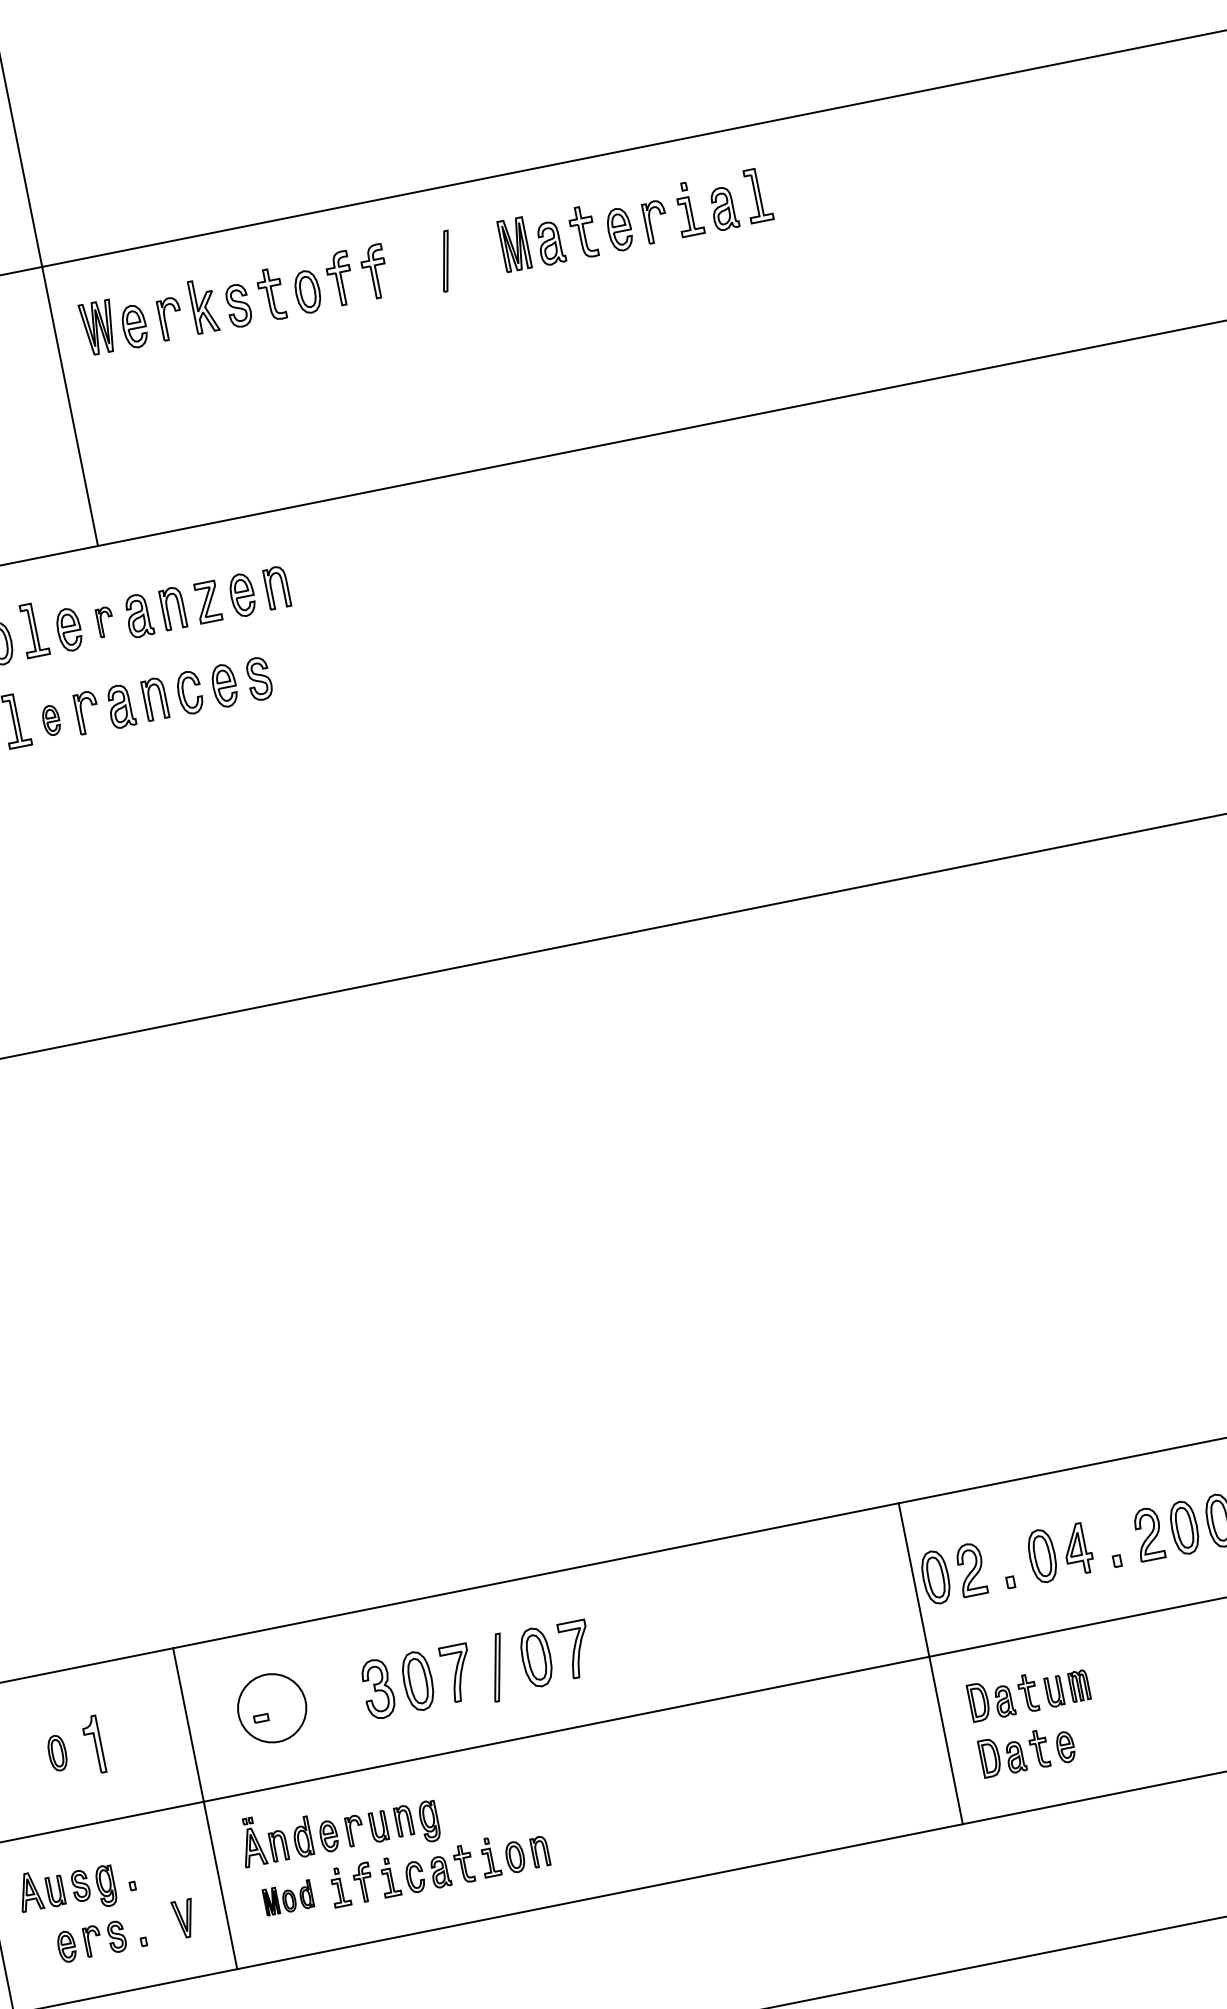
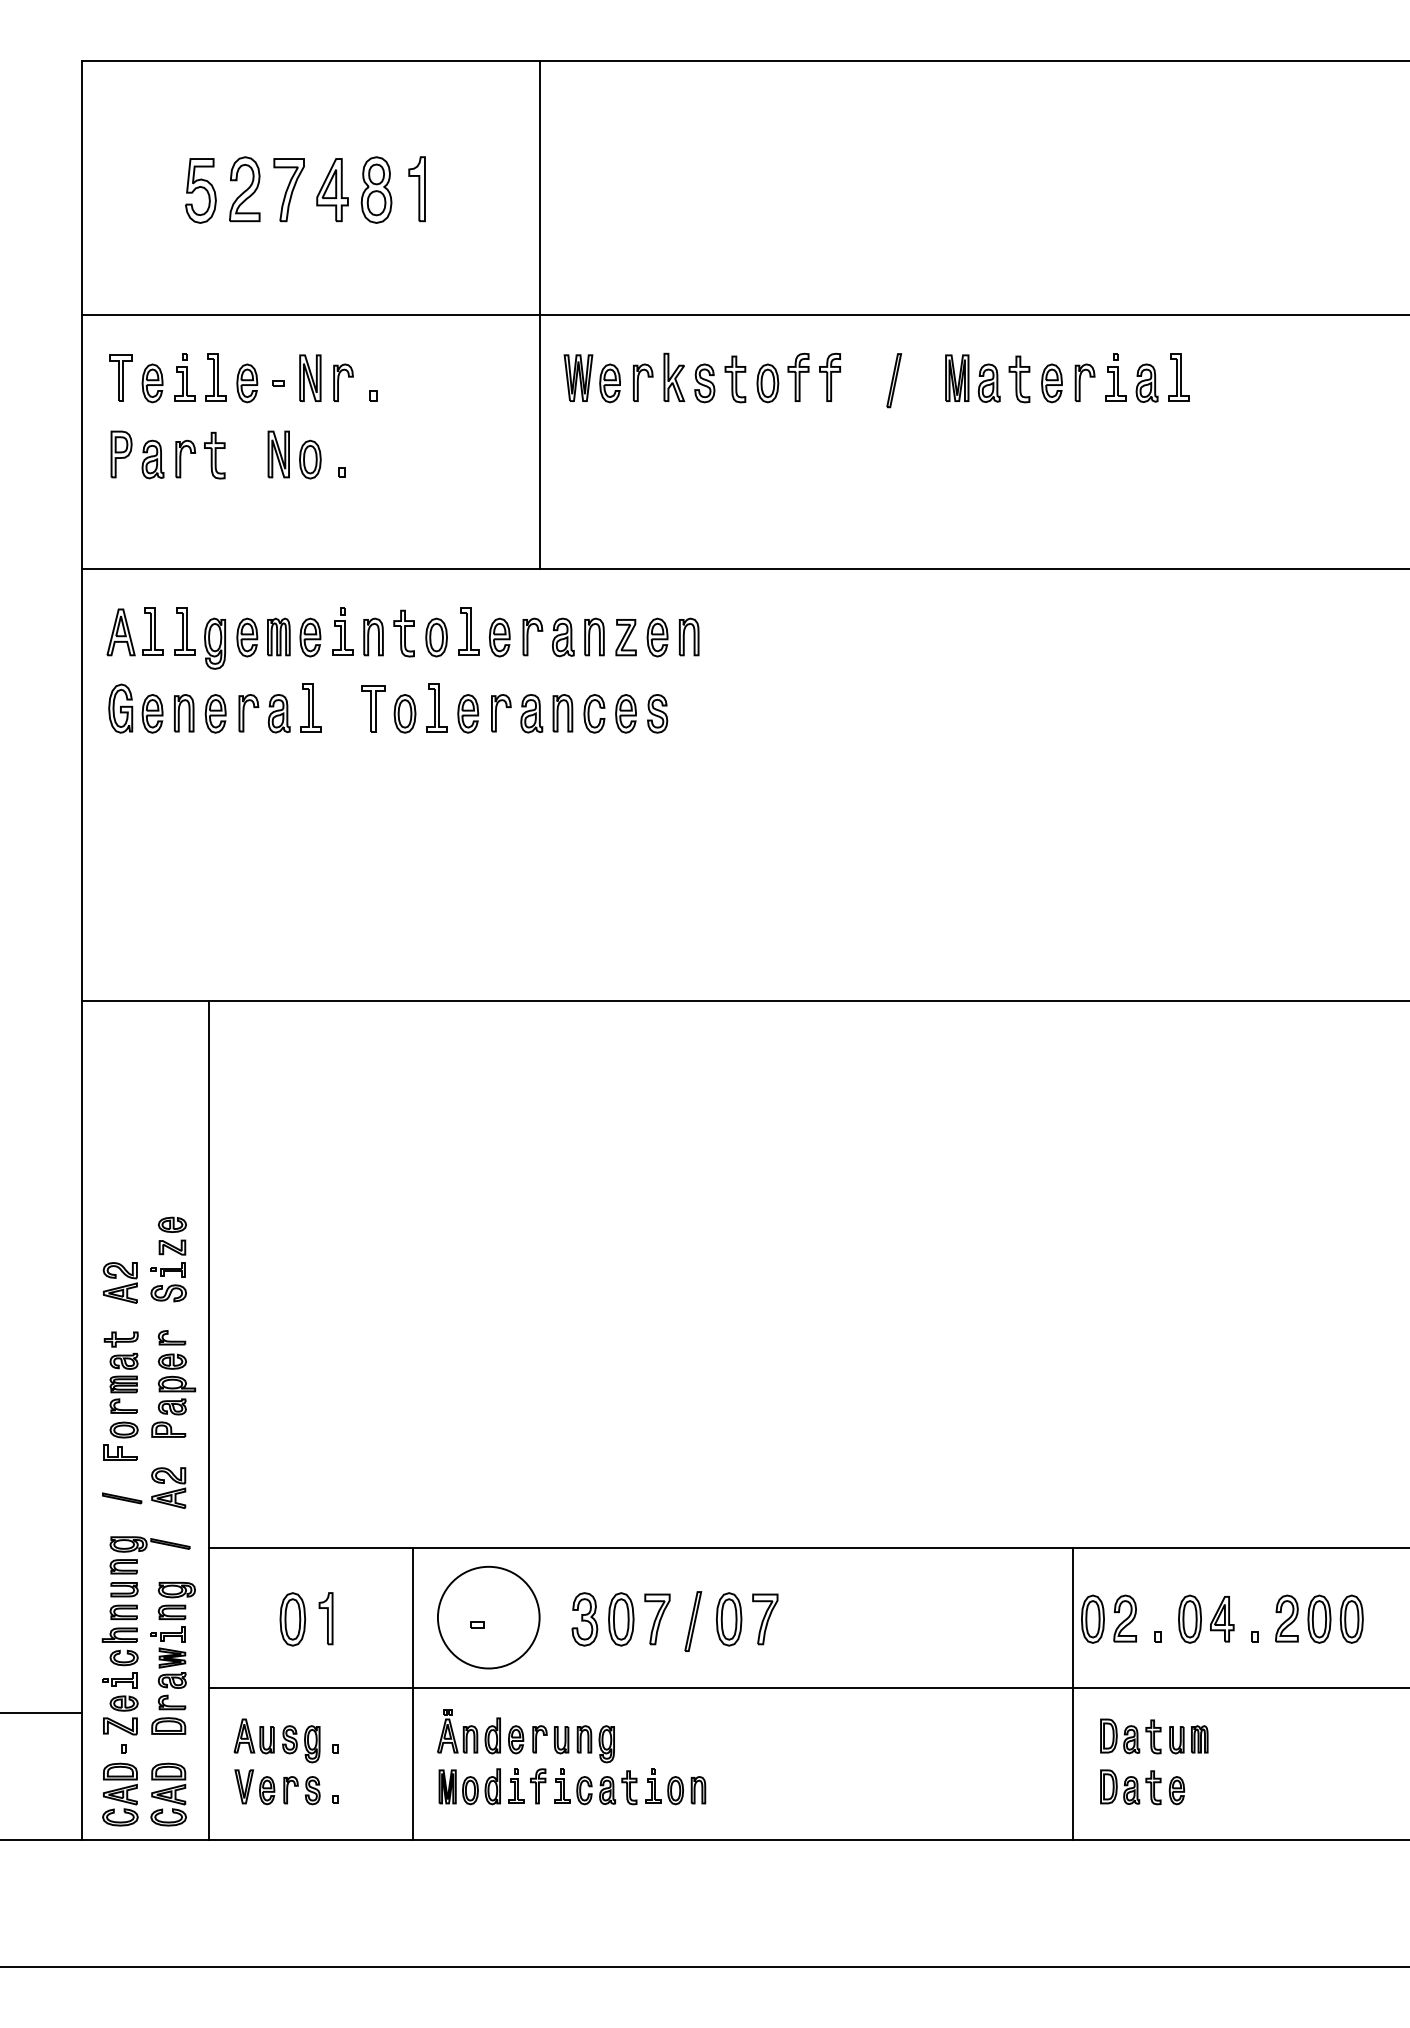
part: (104, 621) -> (532, 636), size x1.43
part: (51, 720) -> (468, 713), size x1.43
circle: (271, 1708) -> (488, 1617), size x1.67
part: (57, 1753) -> (292, 1619), size x1.67
part: (288, 1897) -> (469, 1786), size x1.43
part: (183, 1918) -> (243, 1786), moved

